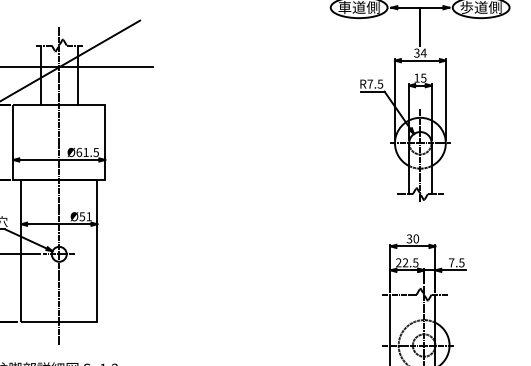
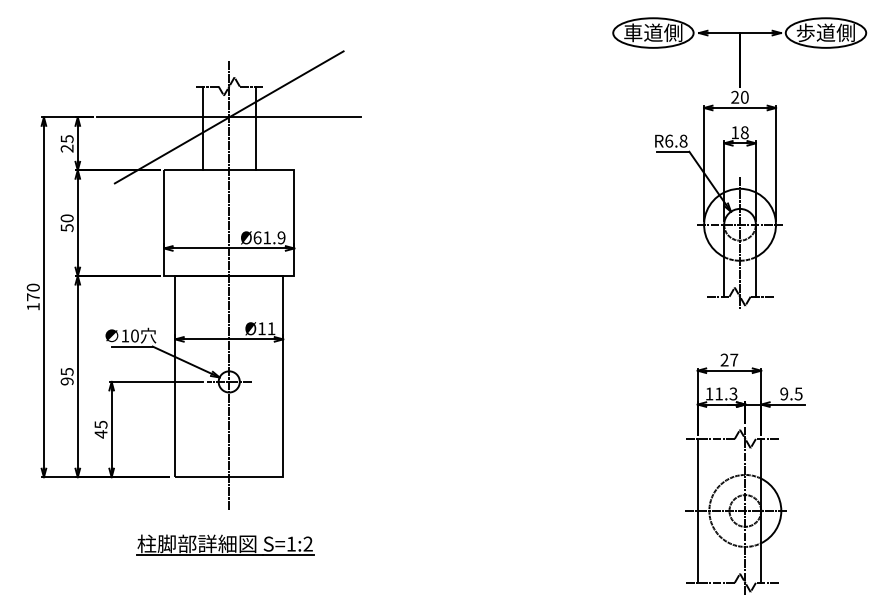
text: (420, 52) -> (740, 96), 34 -> 20
text: (423, 77) -> (744, 132), 15 -> 18
text: (375, 83) -> (676, 140), R7.5 -> R6.8
text: (96, 152) -> (281, 237), Ø61.5 -> Ø61.9
text: (82, 216) -> (261, 328), Ø51 -> Ø11
text: (412, 238) -> (729, 359), 30 -> 27
text: (407, 262) -> (721, 393), 22.5 -> 11.3
text: (451, 262) -> (784, 393), 7.5 -> 9.5

